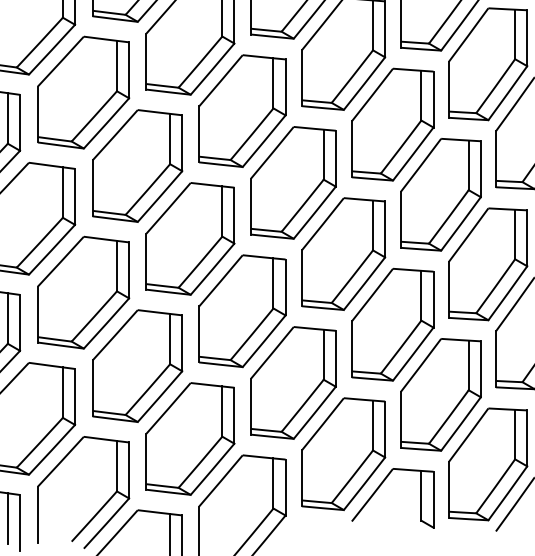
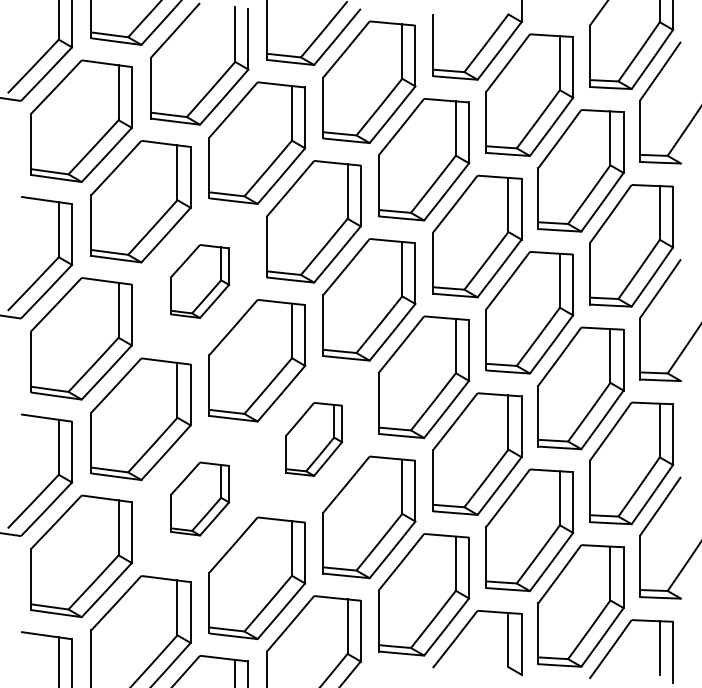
part: (137, 166) -> (199, 281), size x0.6
part: (242, 311) -> (313, 439), size x0.6
part: (137, 365) -> (199, 498), size x0.6

